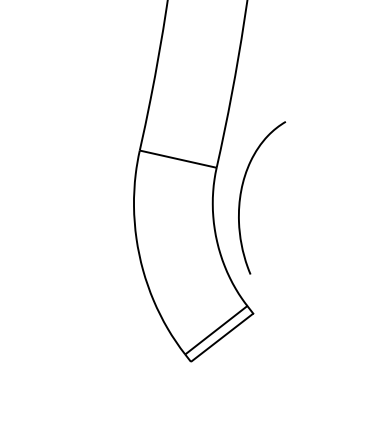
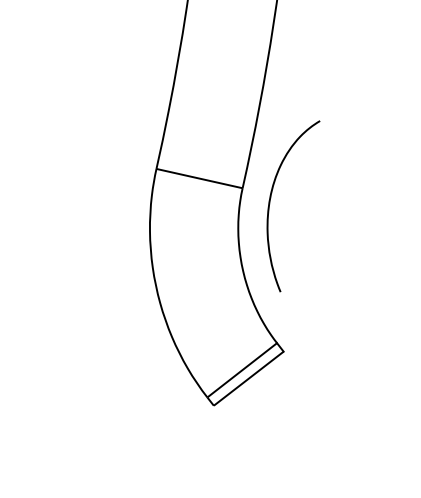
curve: (241, 197) -> (270, 205), moved

